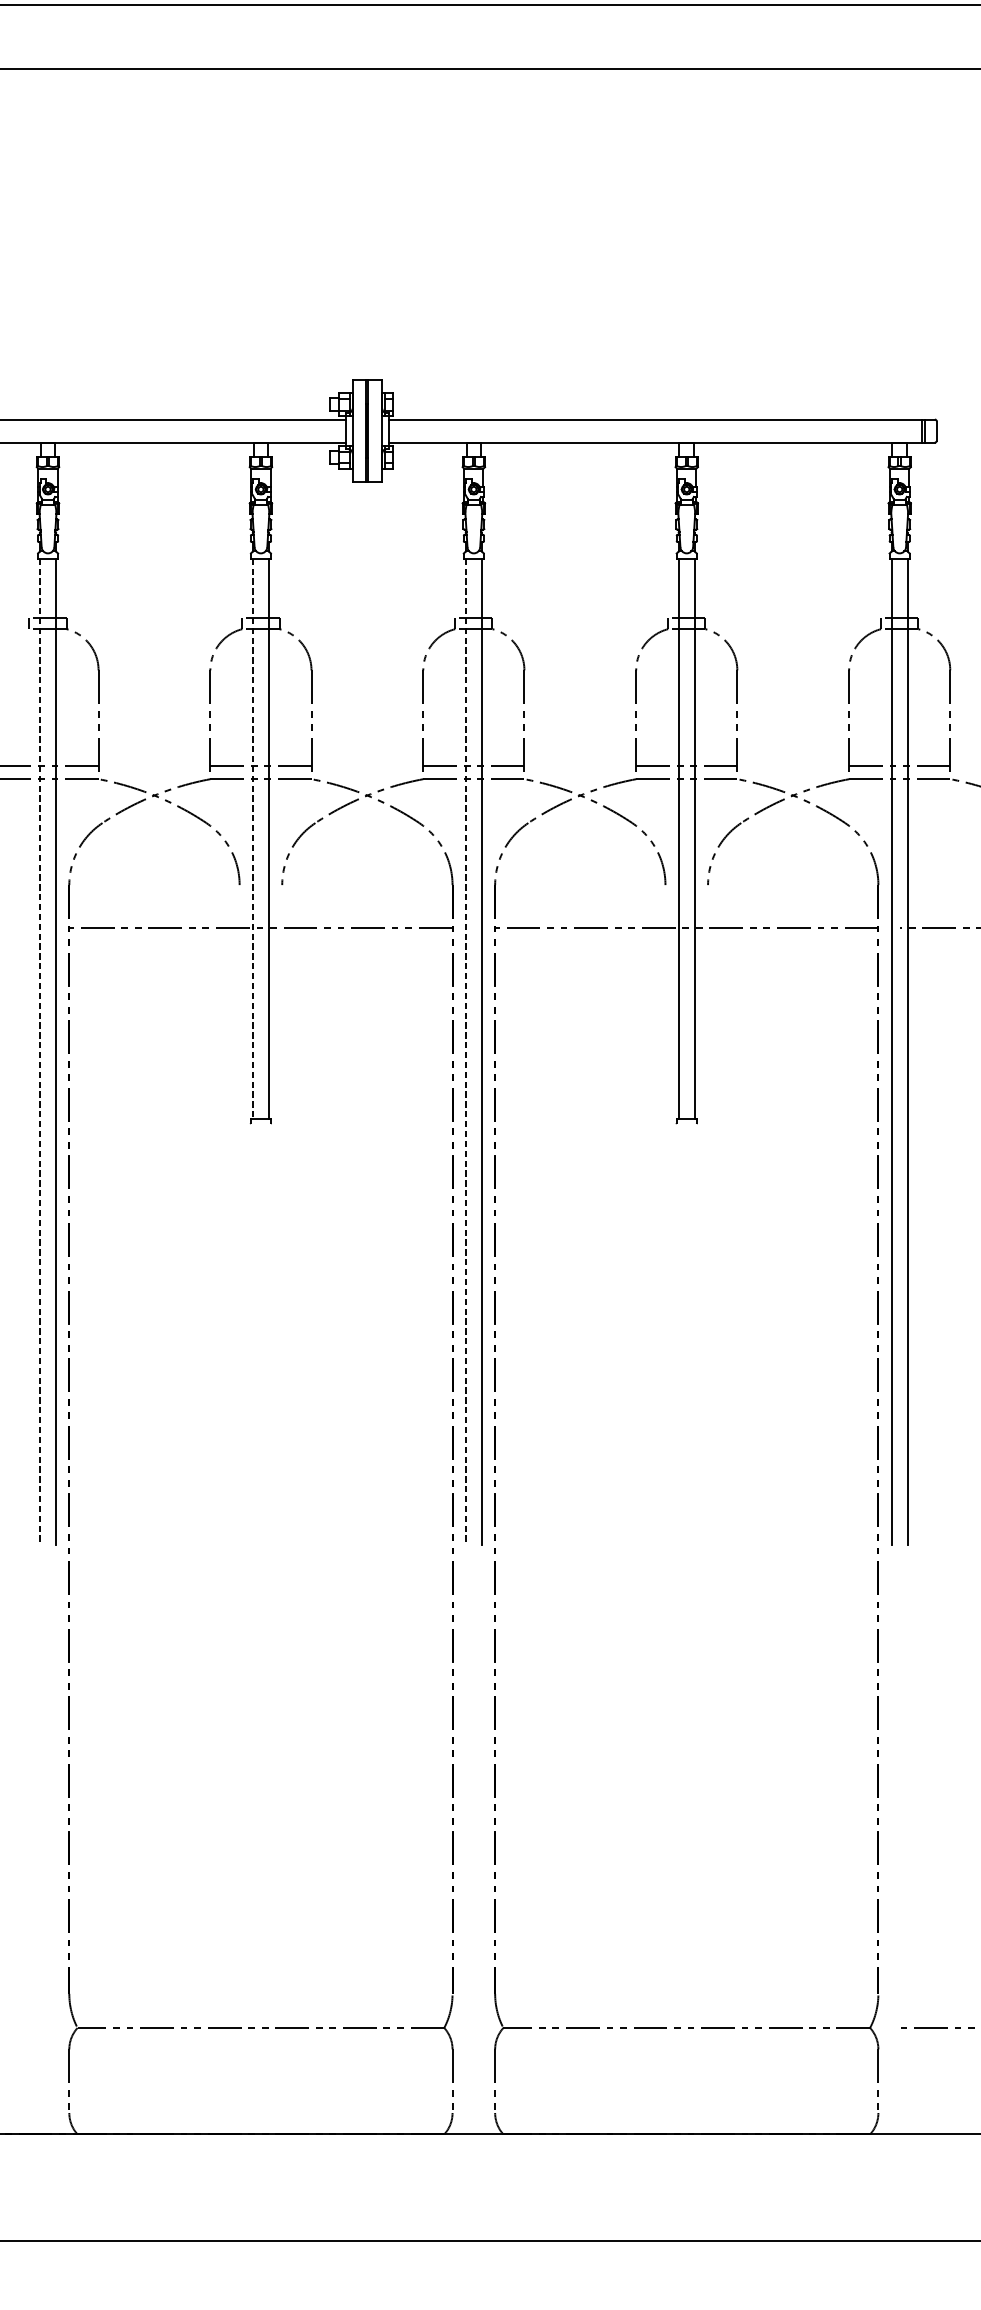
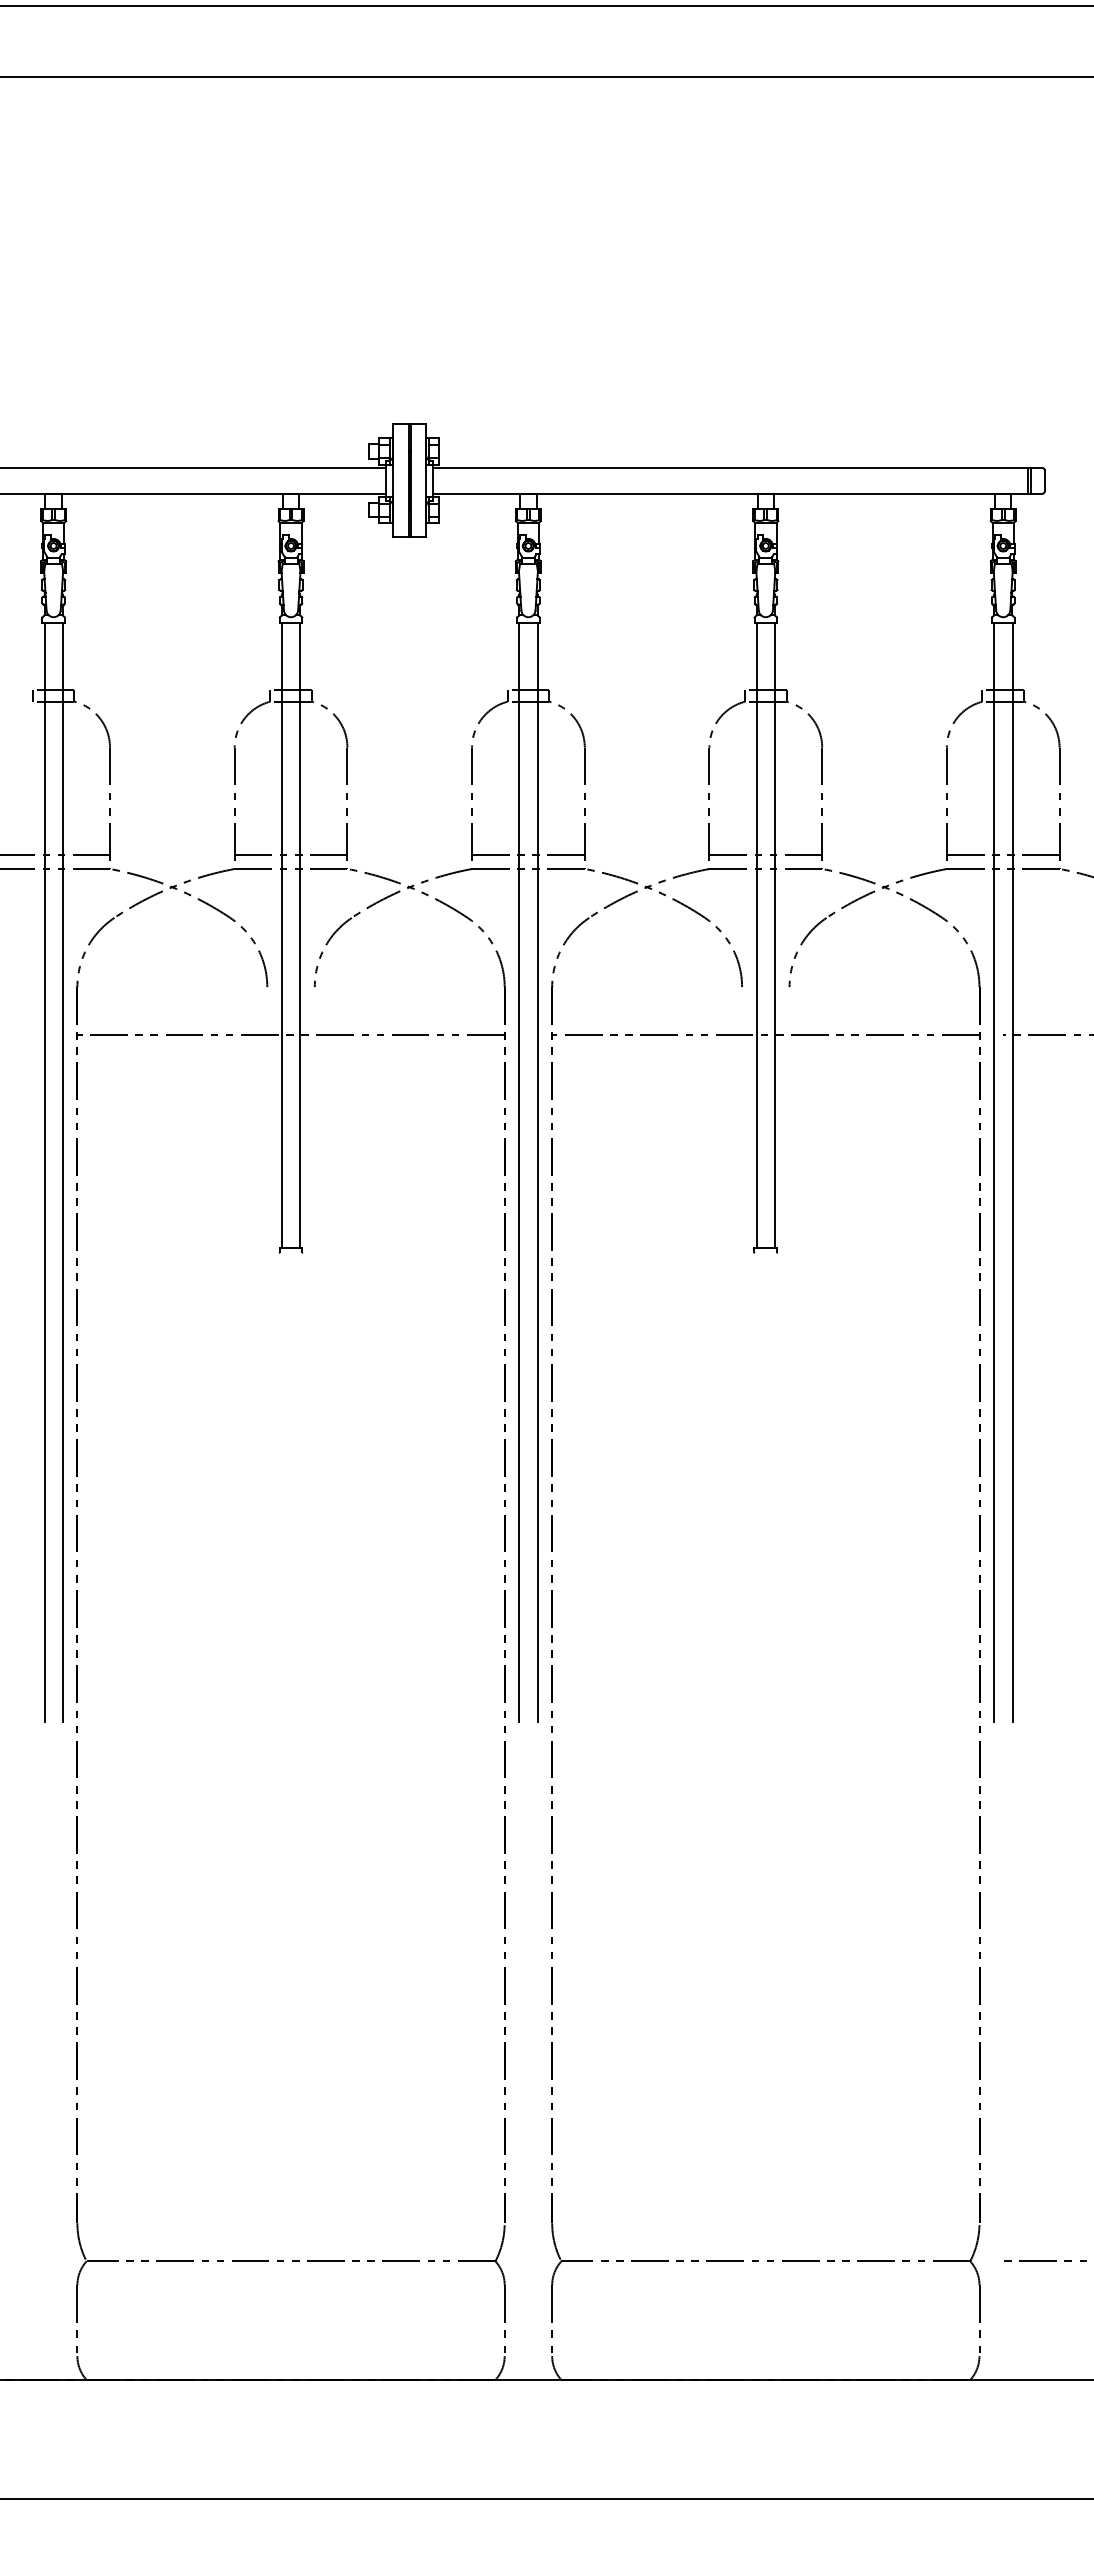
line: (252, 838) -> (281, 935), dashed -> solid
line: (39, 1051) -> (44, 1172), dashed -> solid
line: (465, 1051) -> (519, 1172), dashed -> solid

